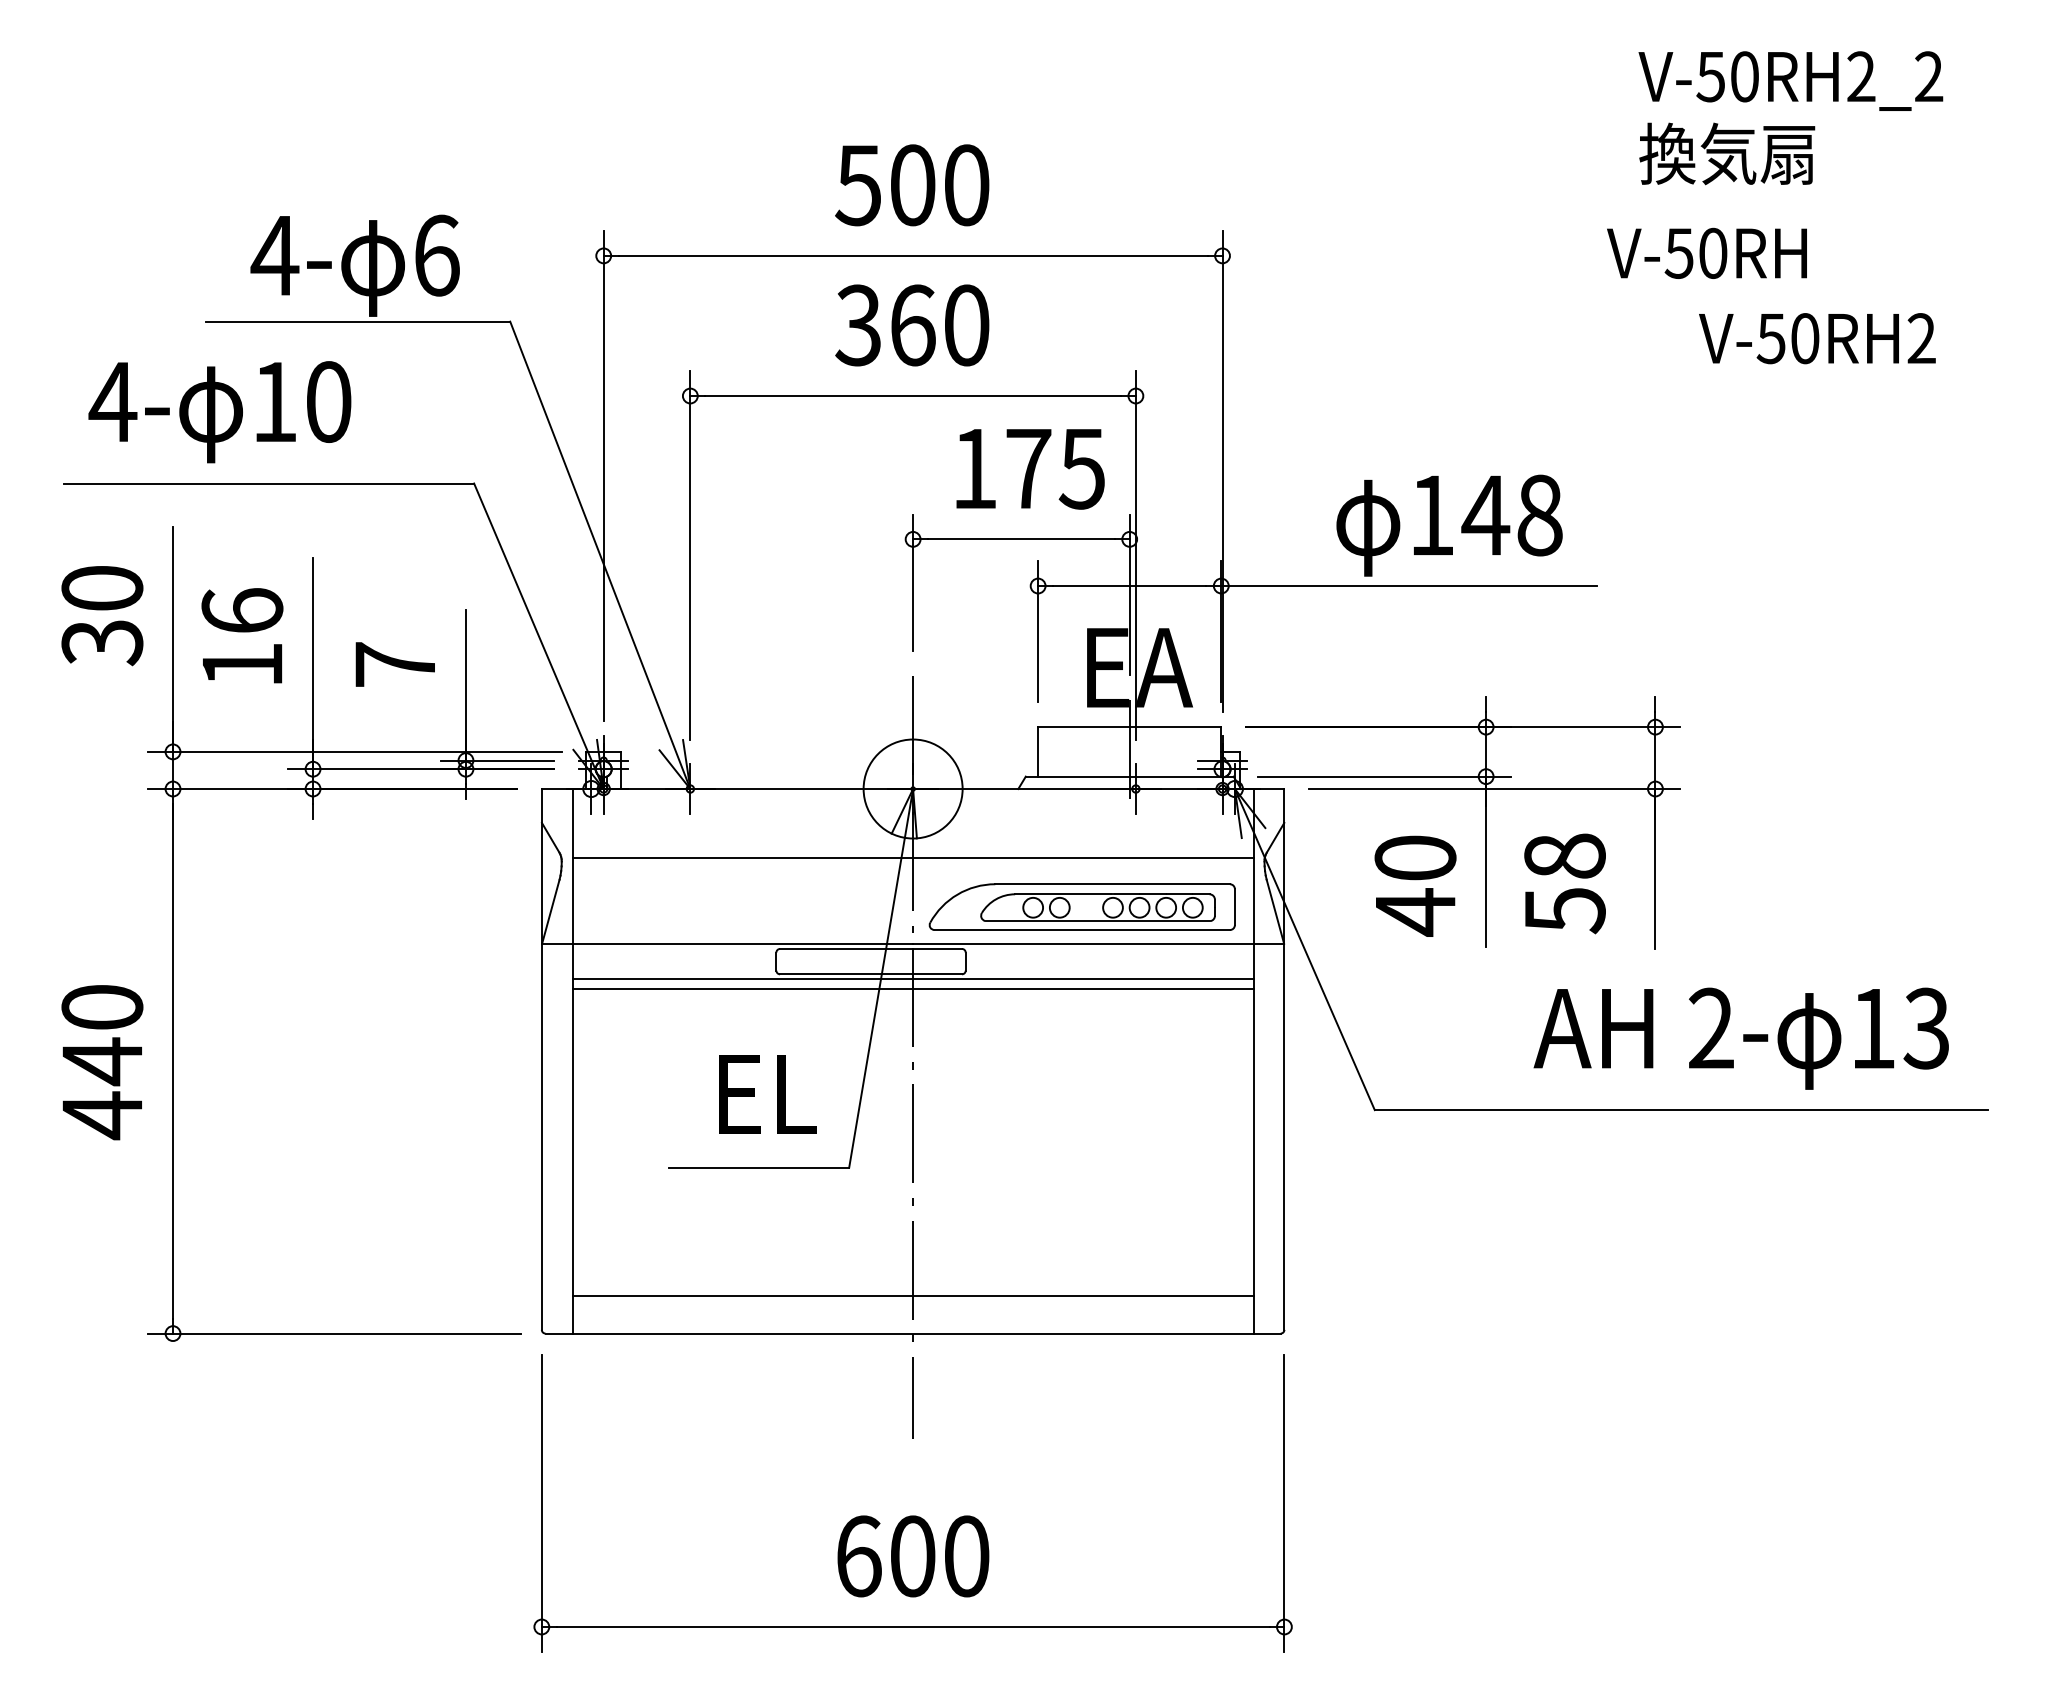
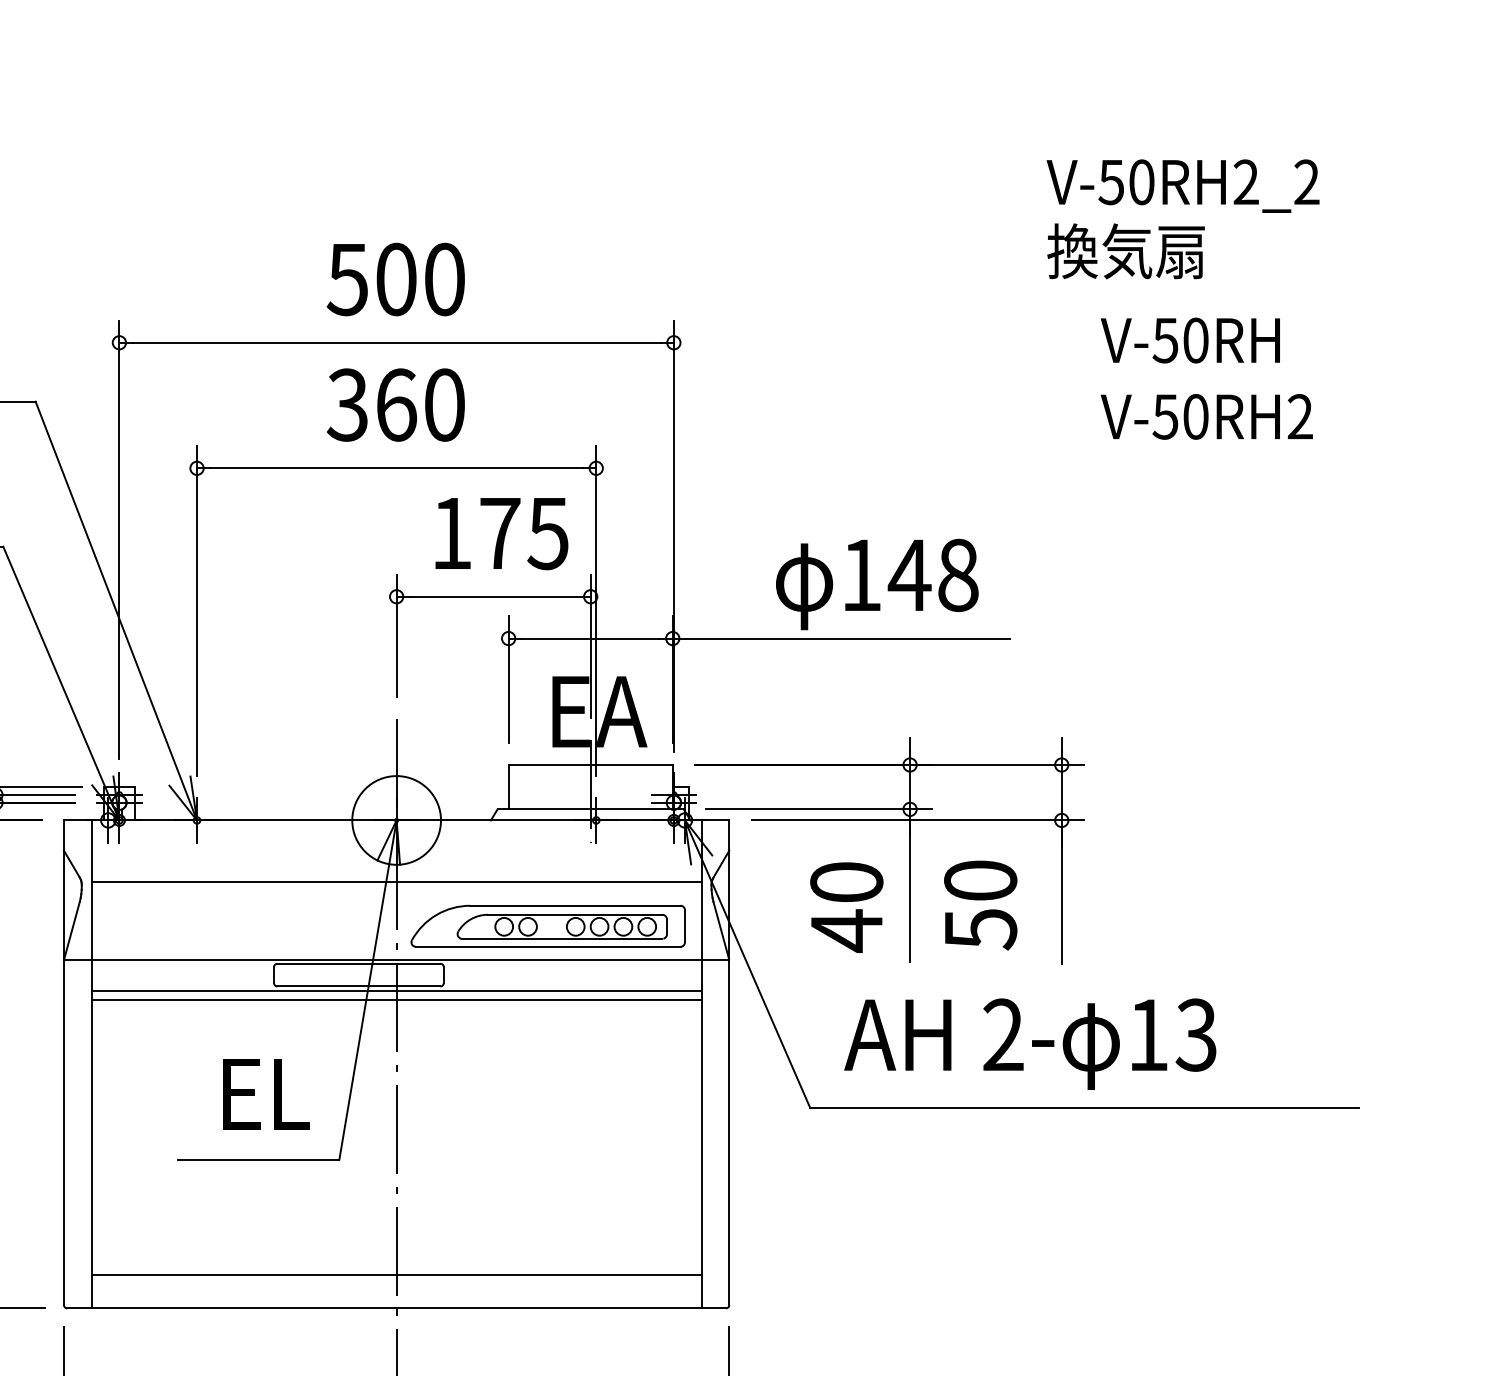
text: (1706, 252) -> (1189, 339), moved
text: (1564, 855) -> (980, 880), 58 -> 50
text: (1740, 1038) -> (1029, 1043), moved

